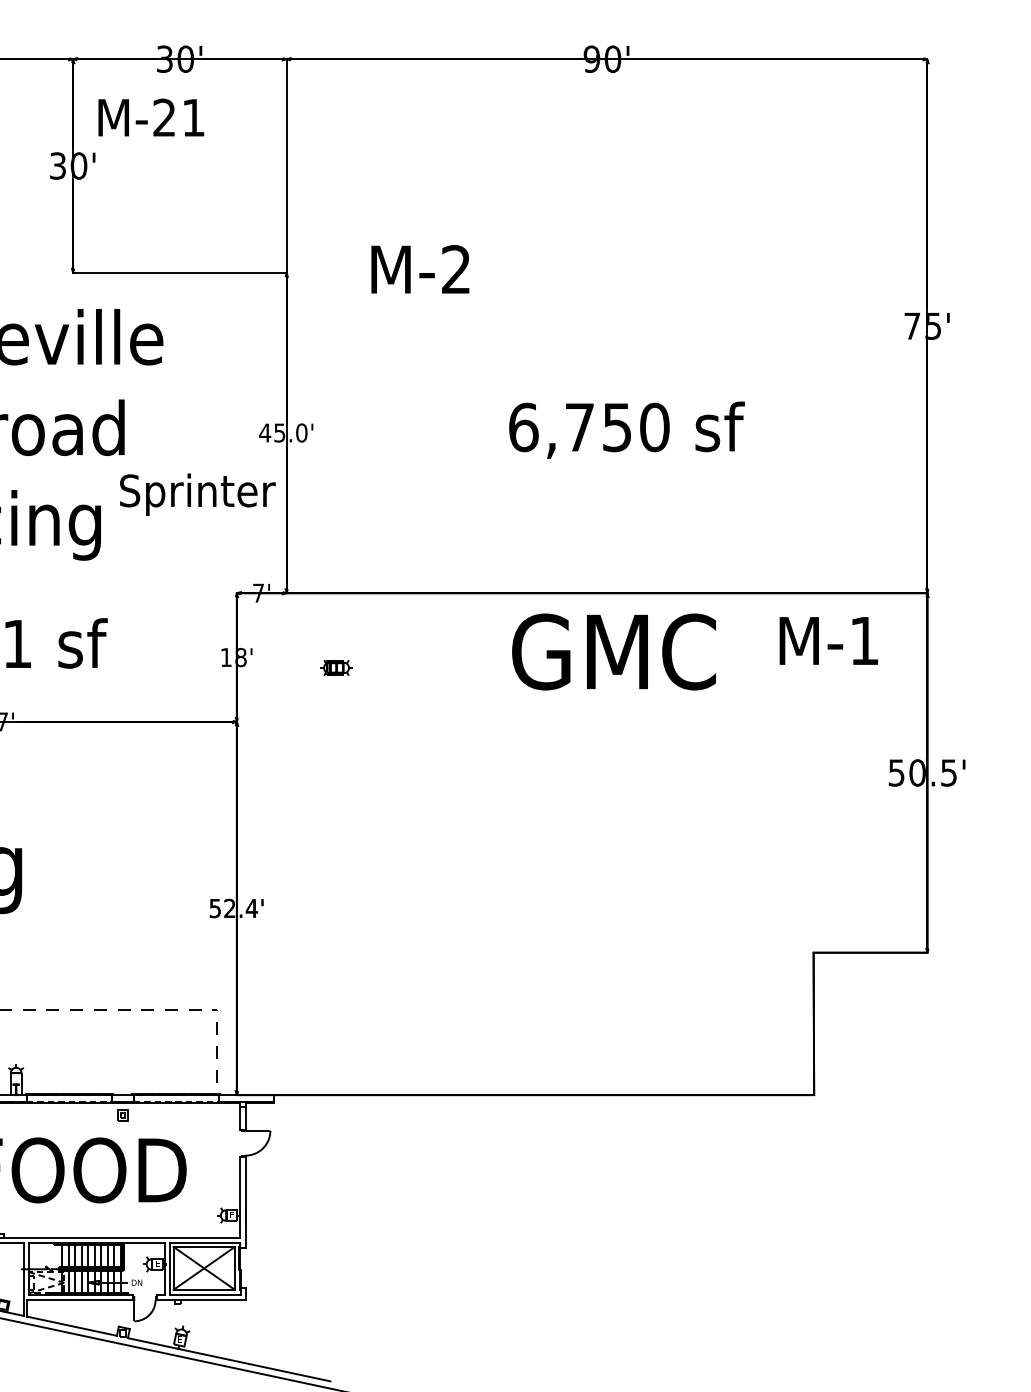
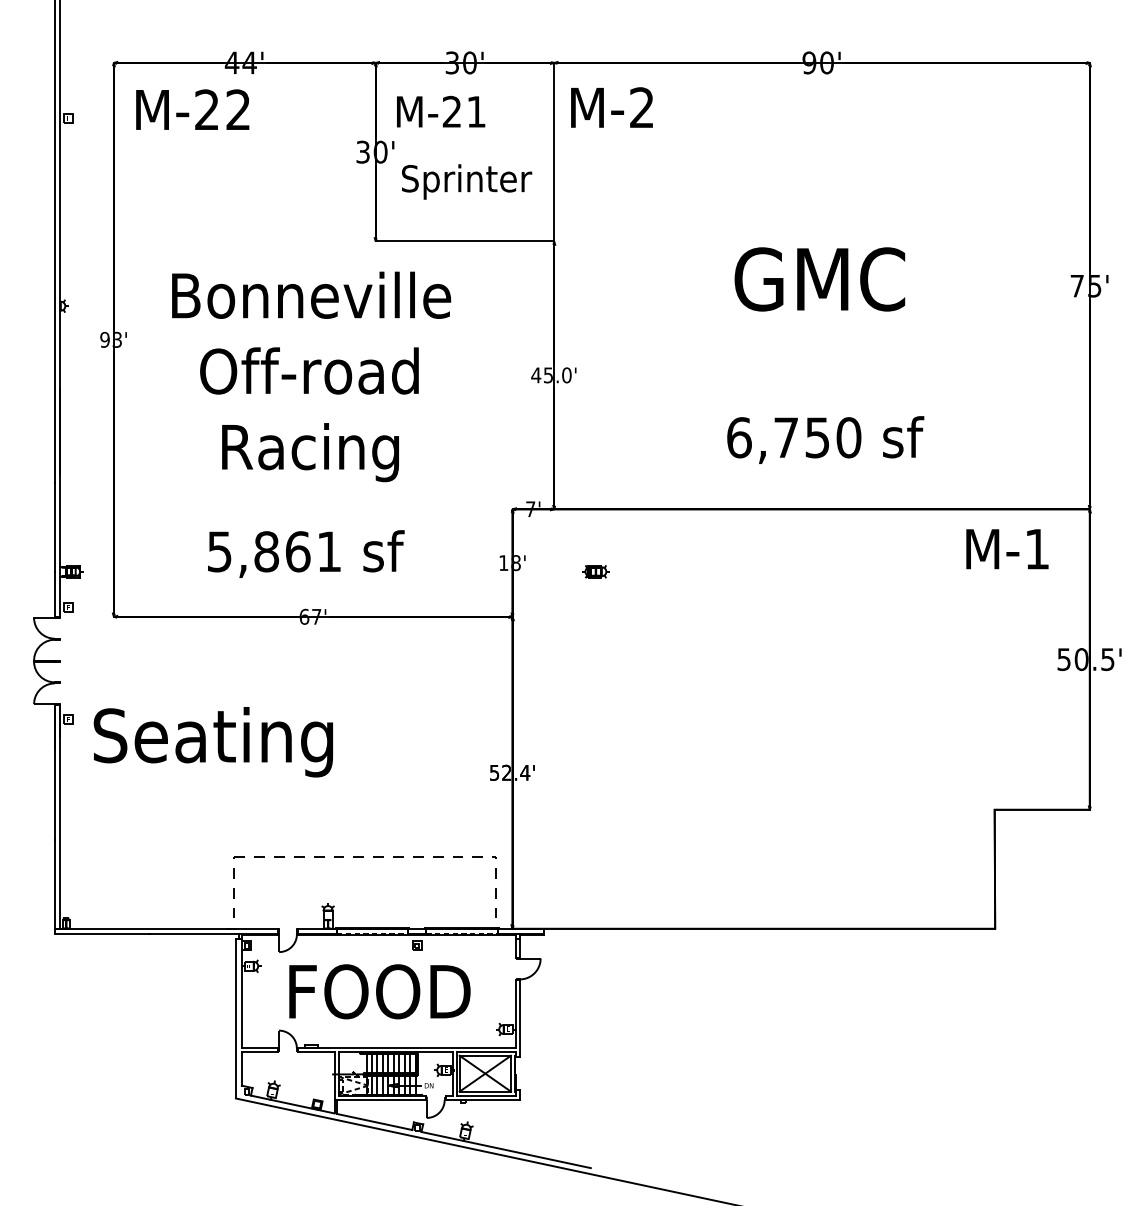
text: (419, 269) -> (611, 107), moved
text: (626, 429) -> (825, 439), moved
text: (198, 494) -> (467, 181), moved
text: (613, 652) -> (819, 279), moved

